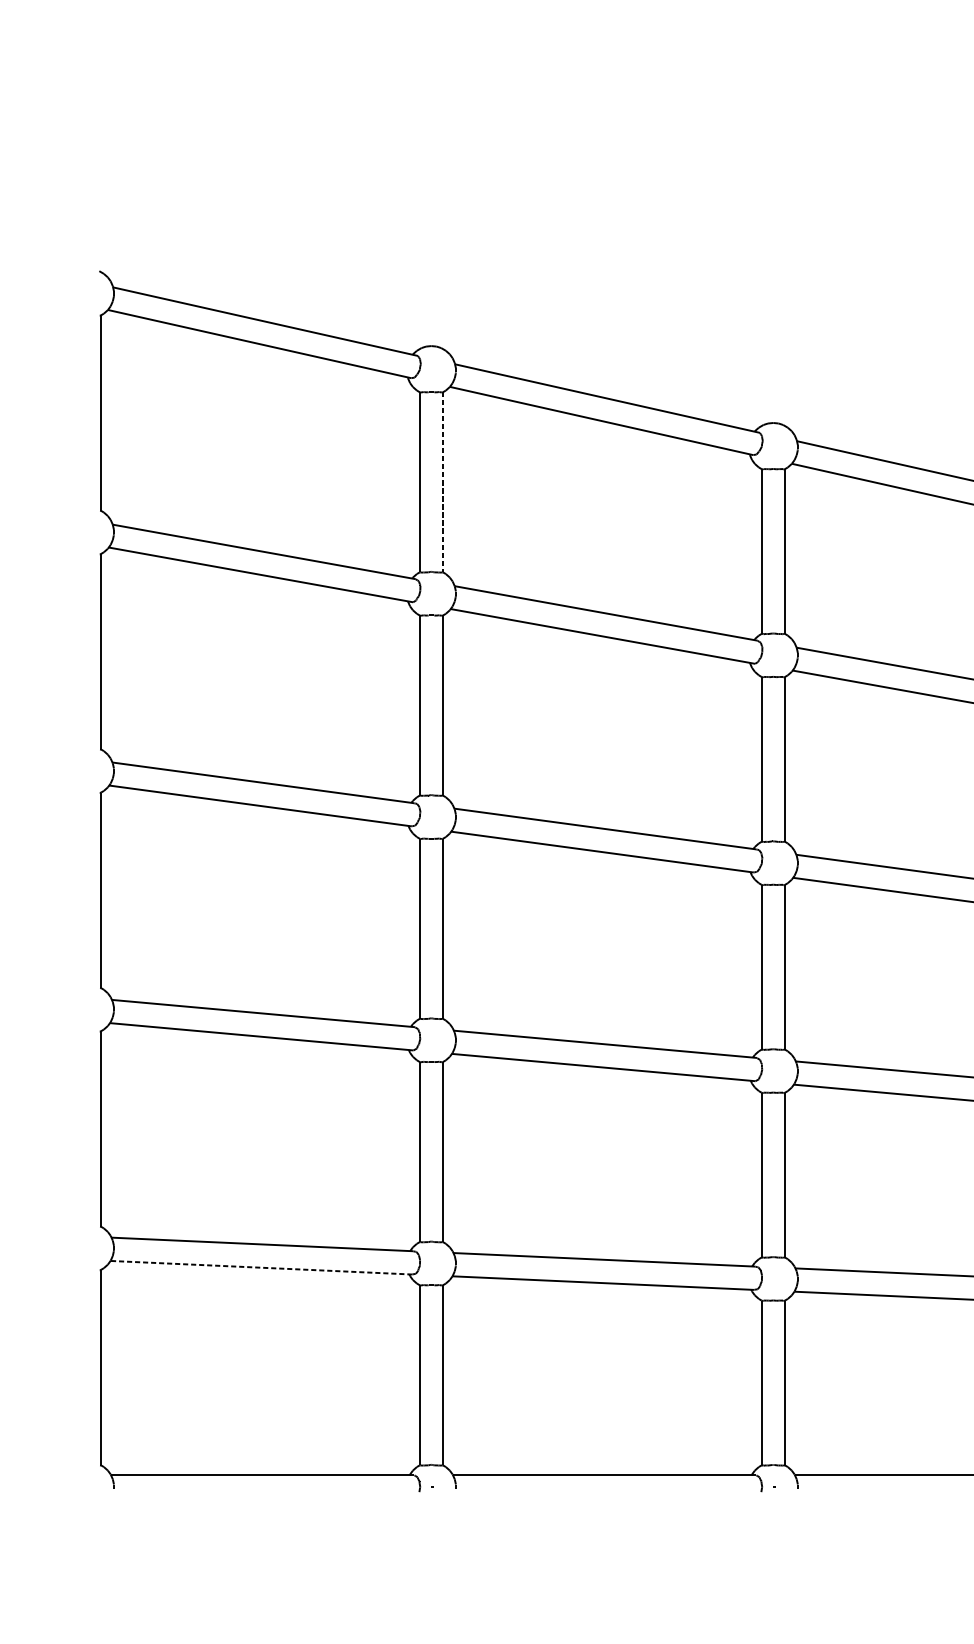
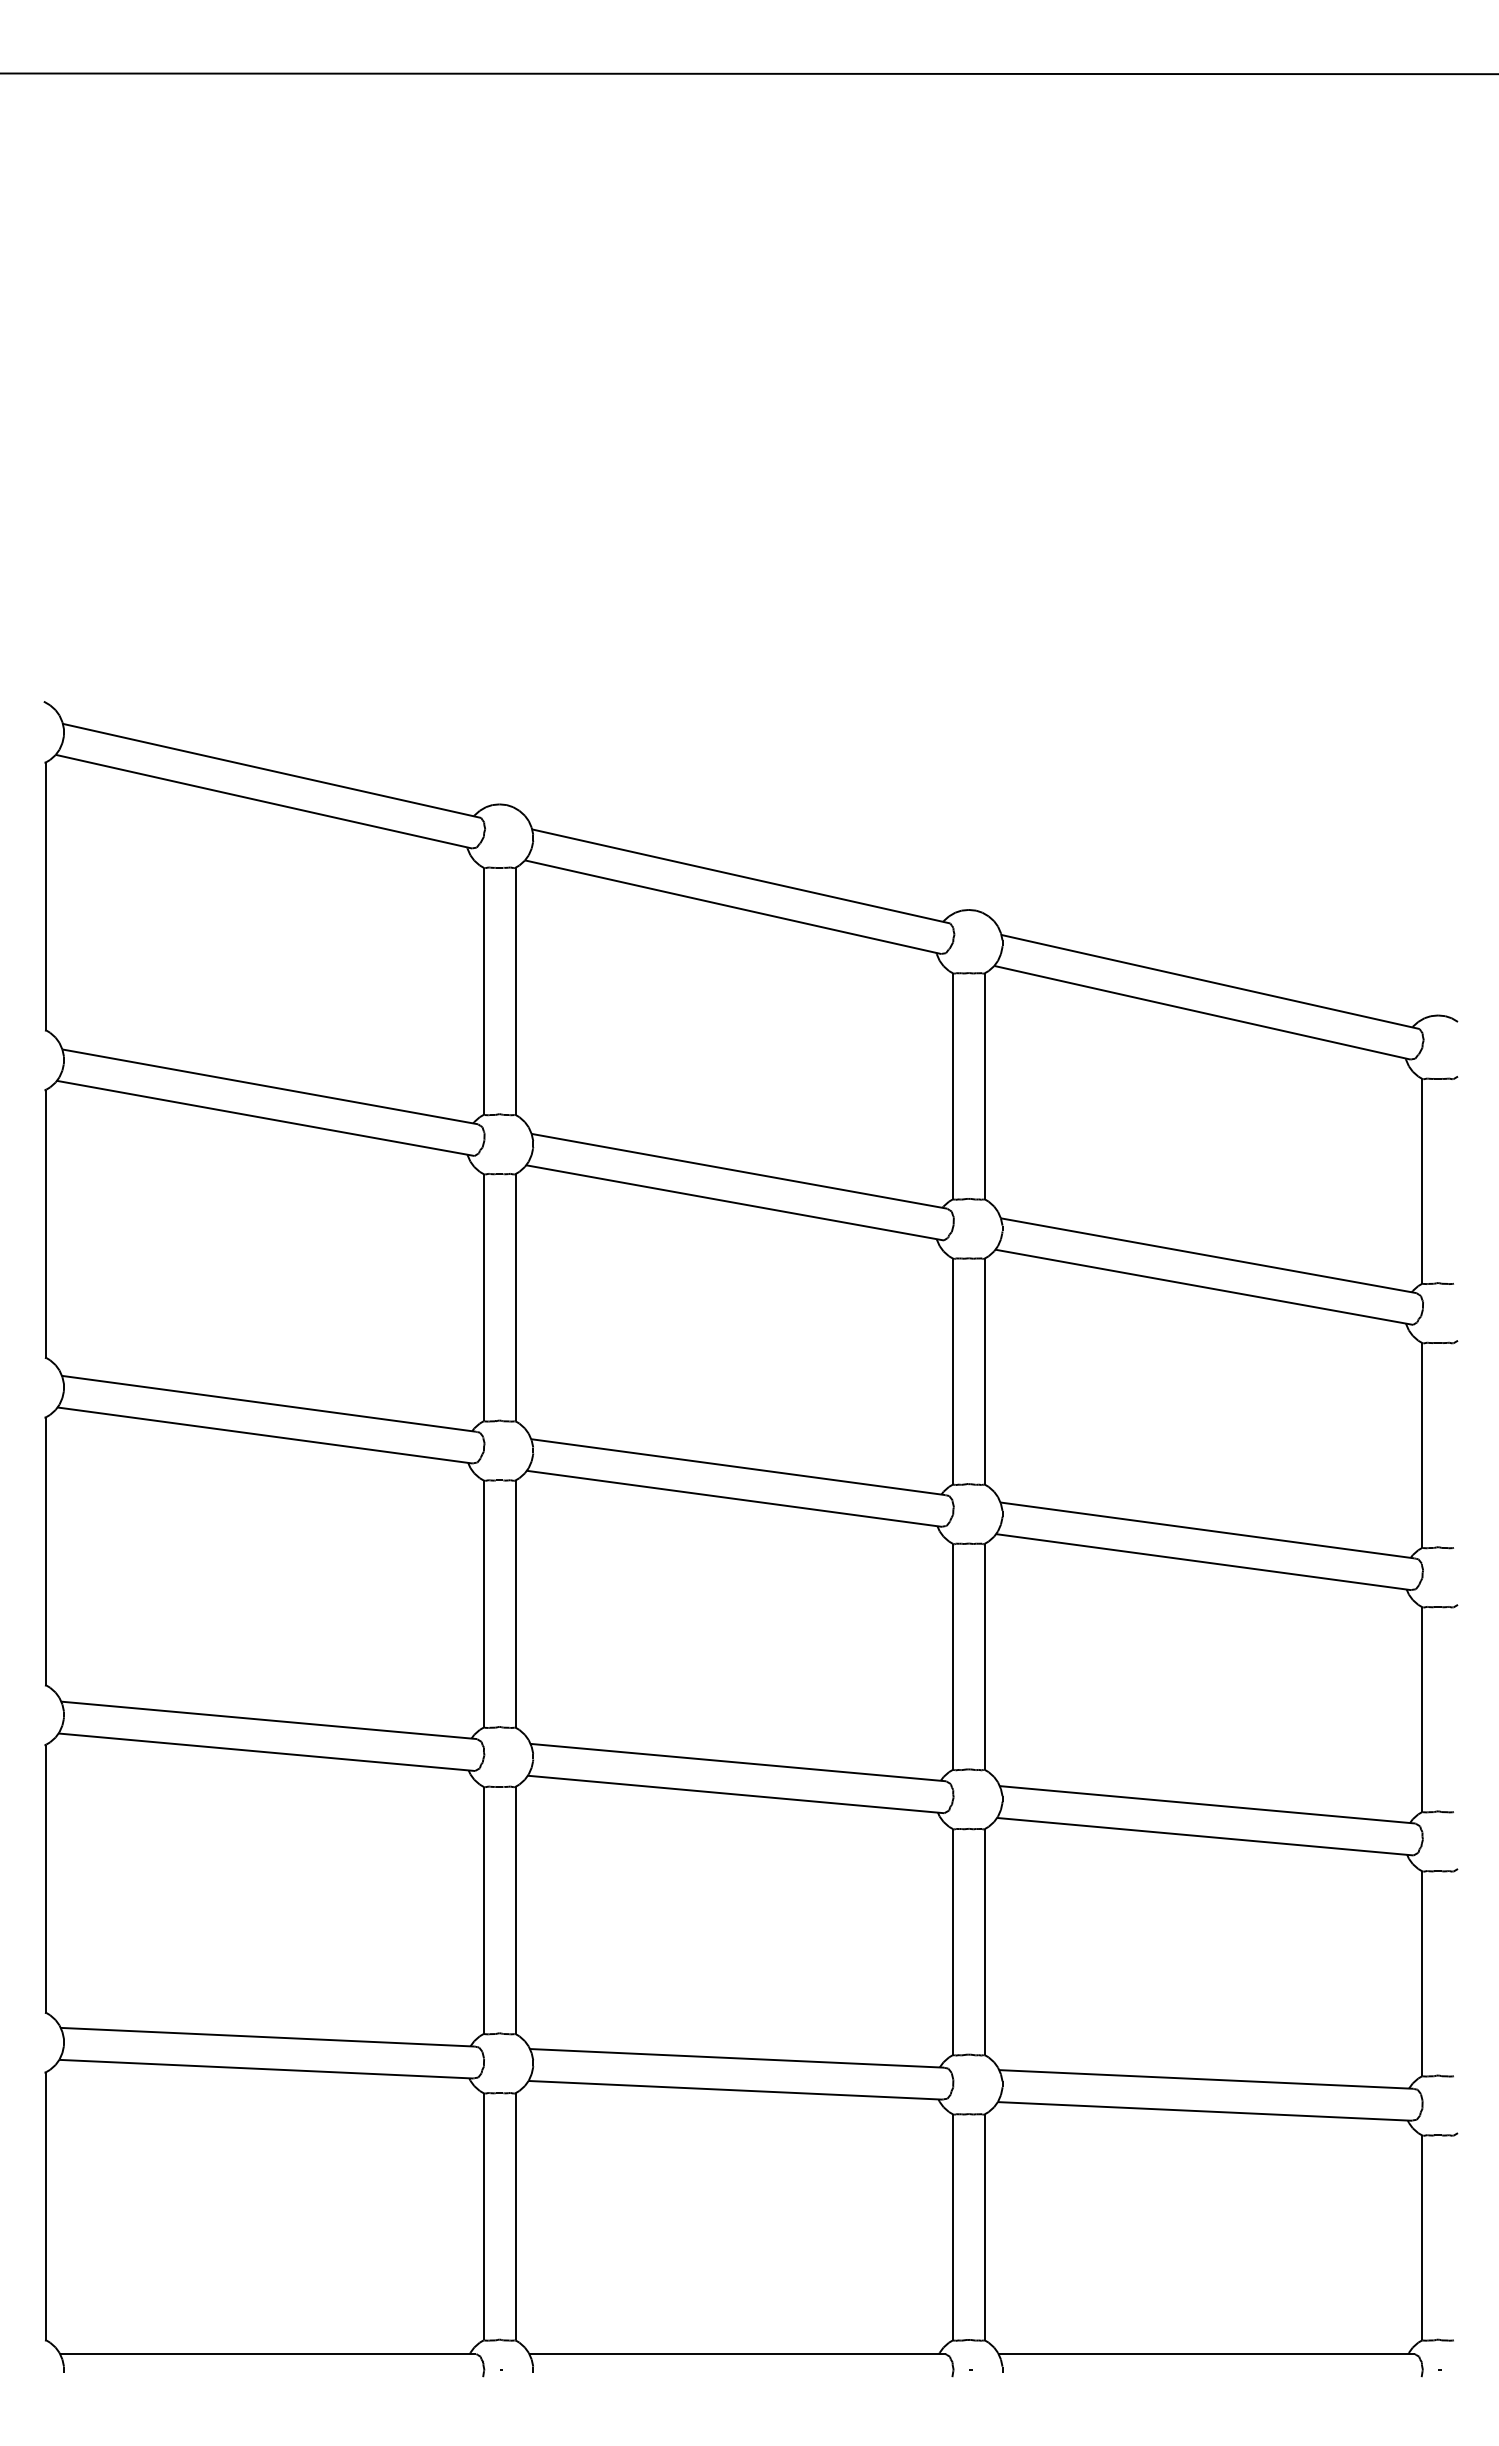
line: (442, 482) -> (515, 991), dashed -> solid
line: (260, 1267) -> (265, 2069), dashed -> solid

